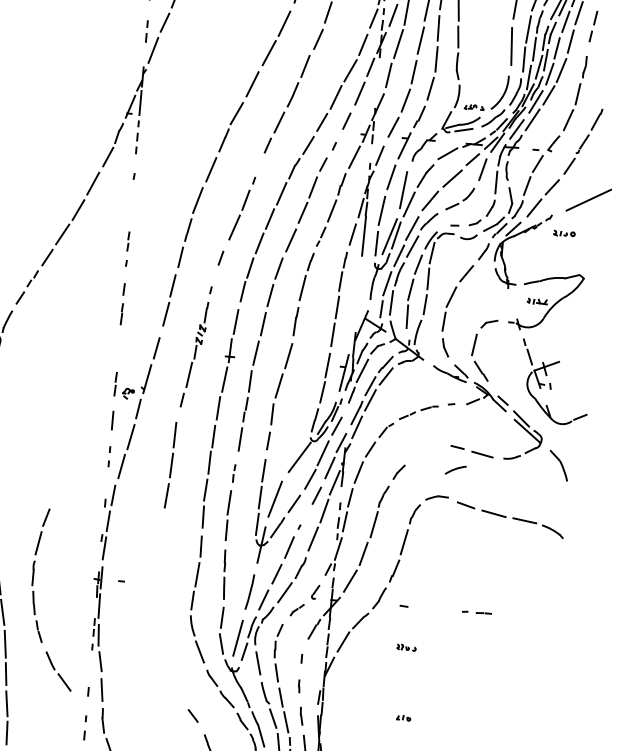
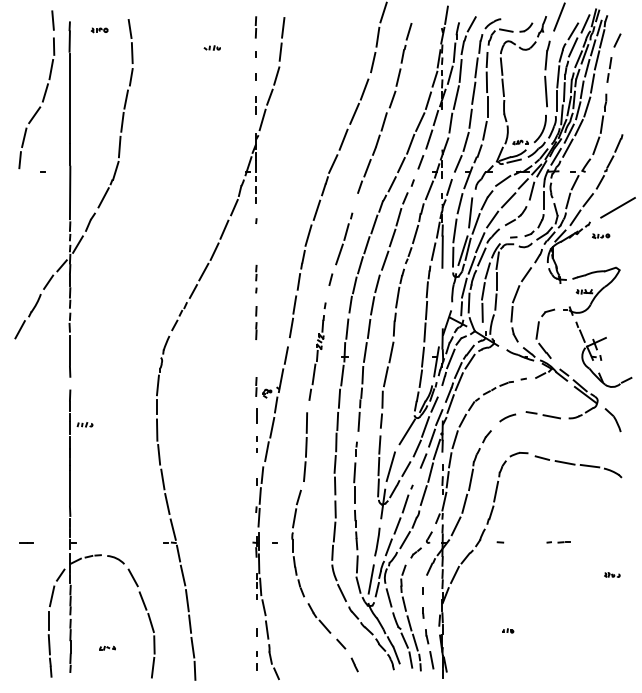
line: (455, 469) -> (507, 417), moved
part: (34, 597) -> (295, 561), moved
part: (406, 647) -> (612, 574), moved

